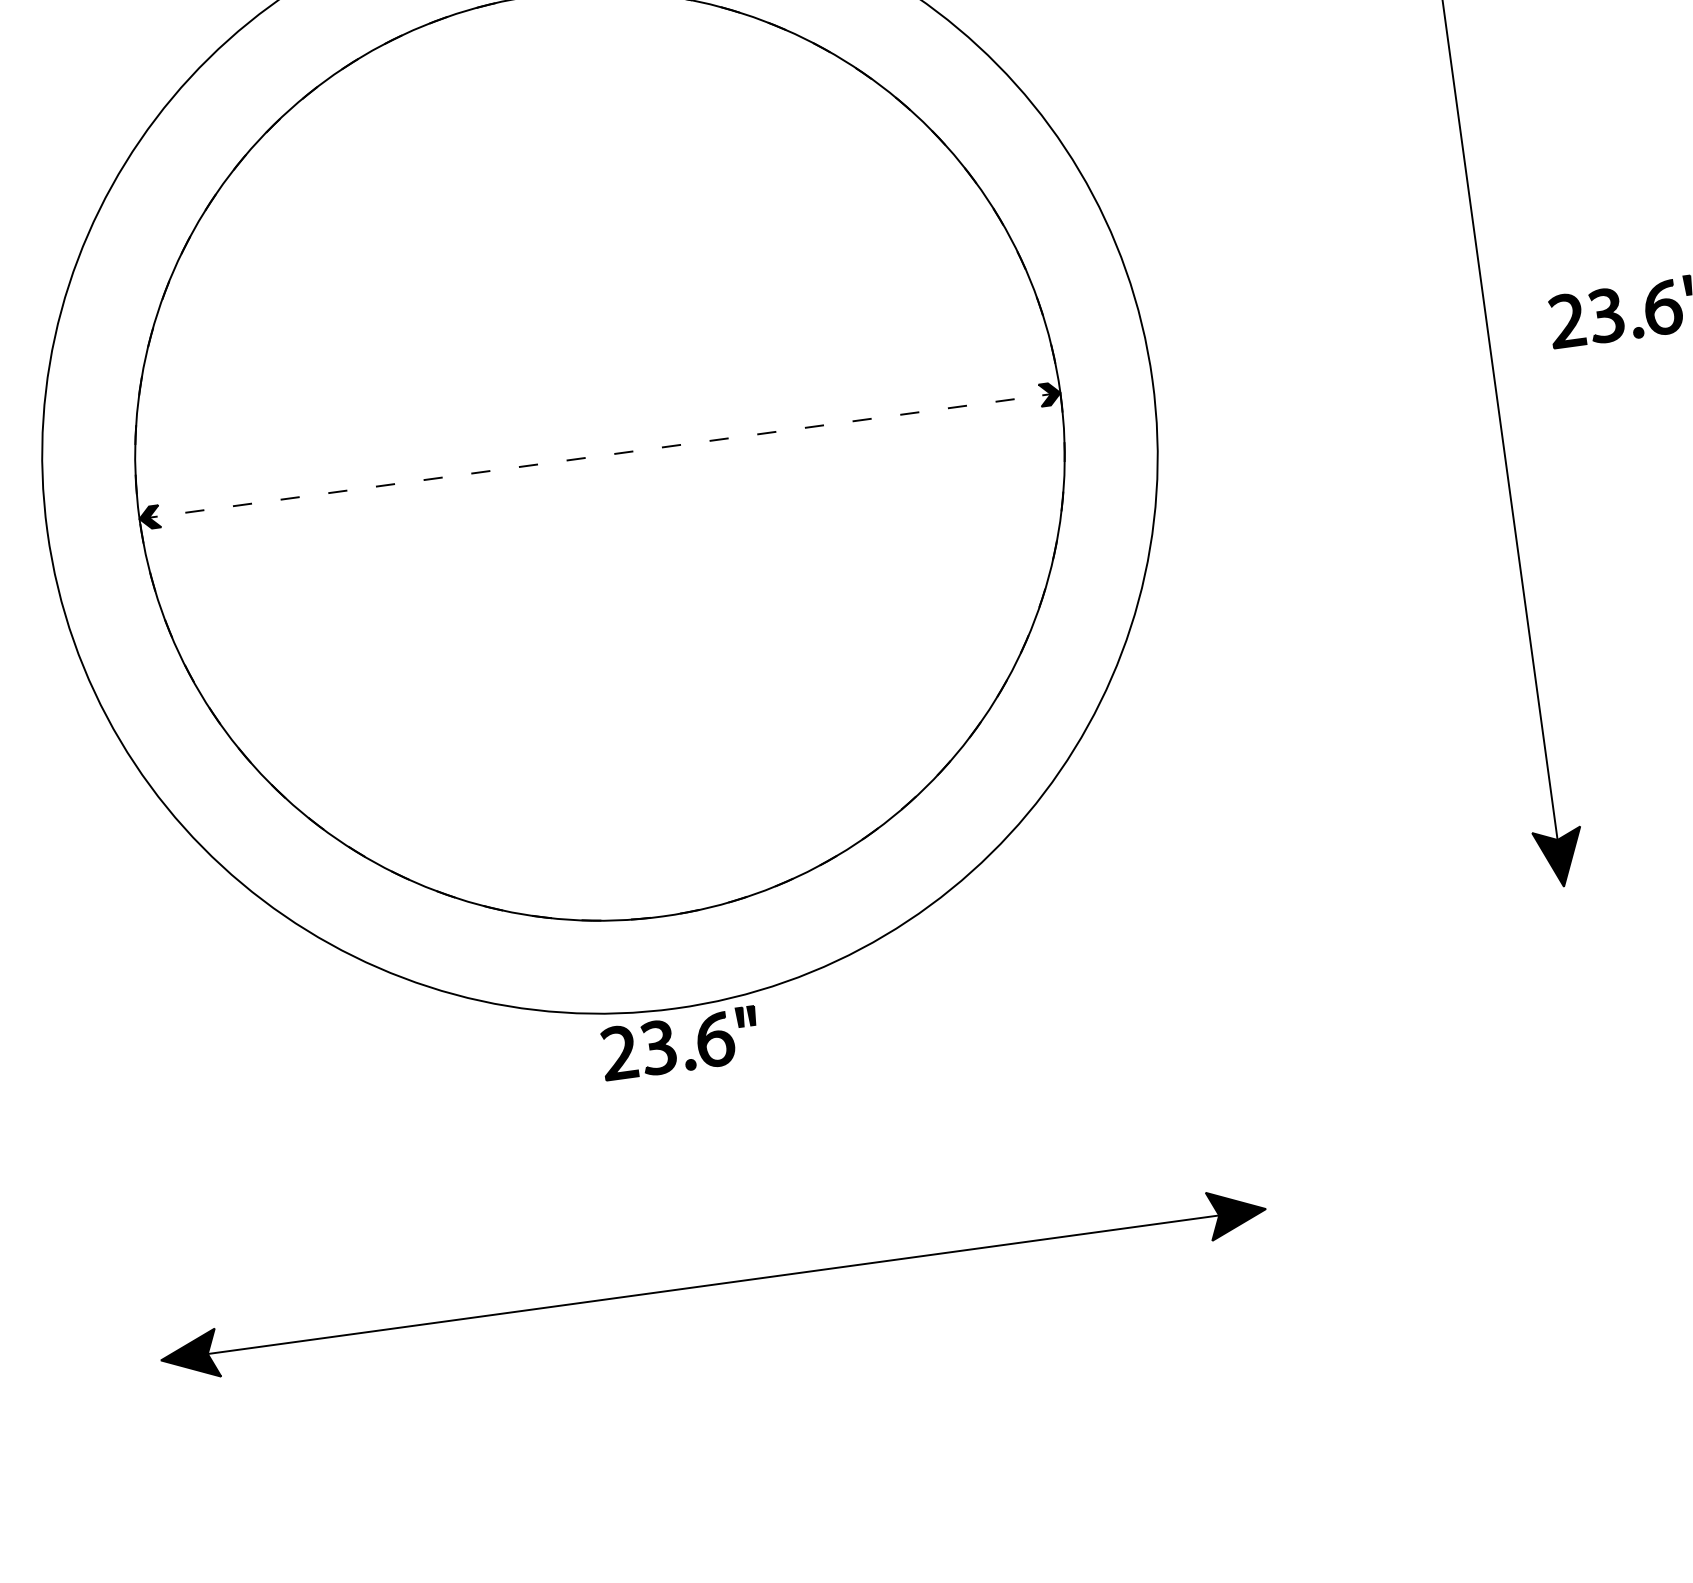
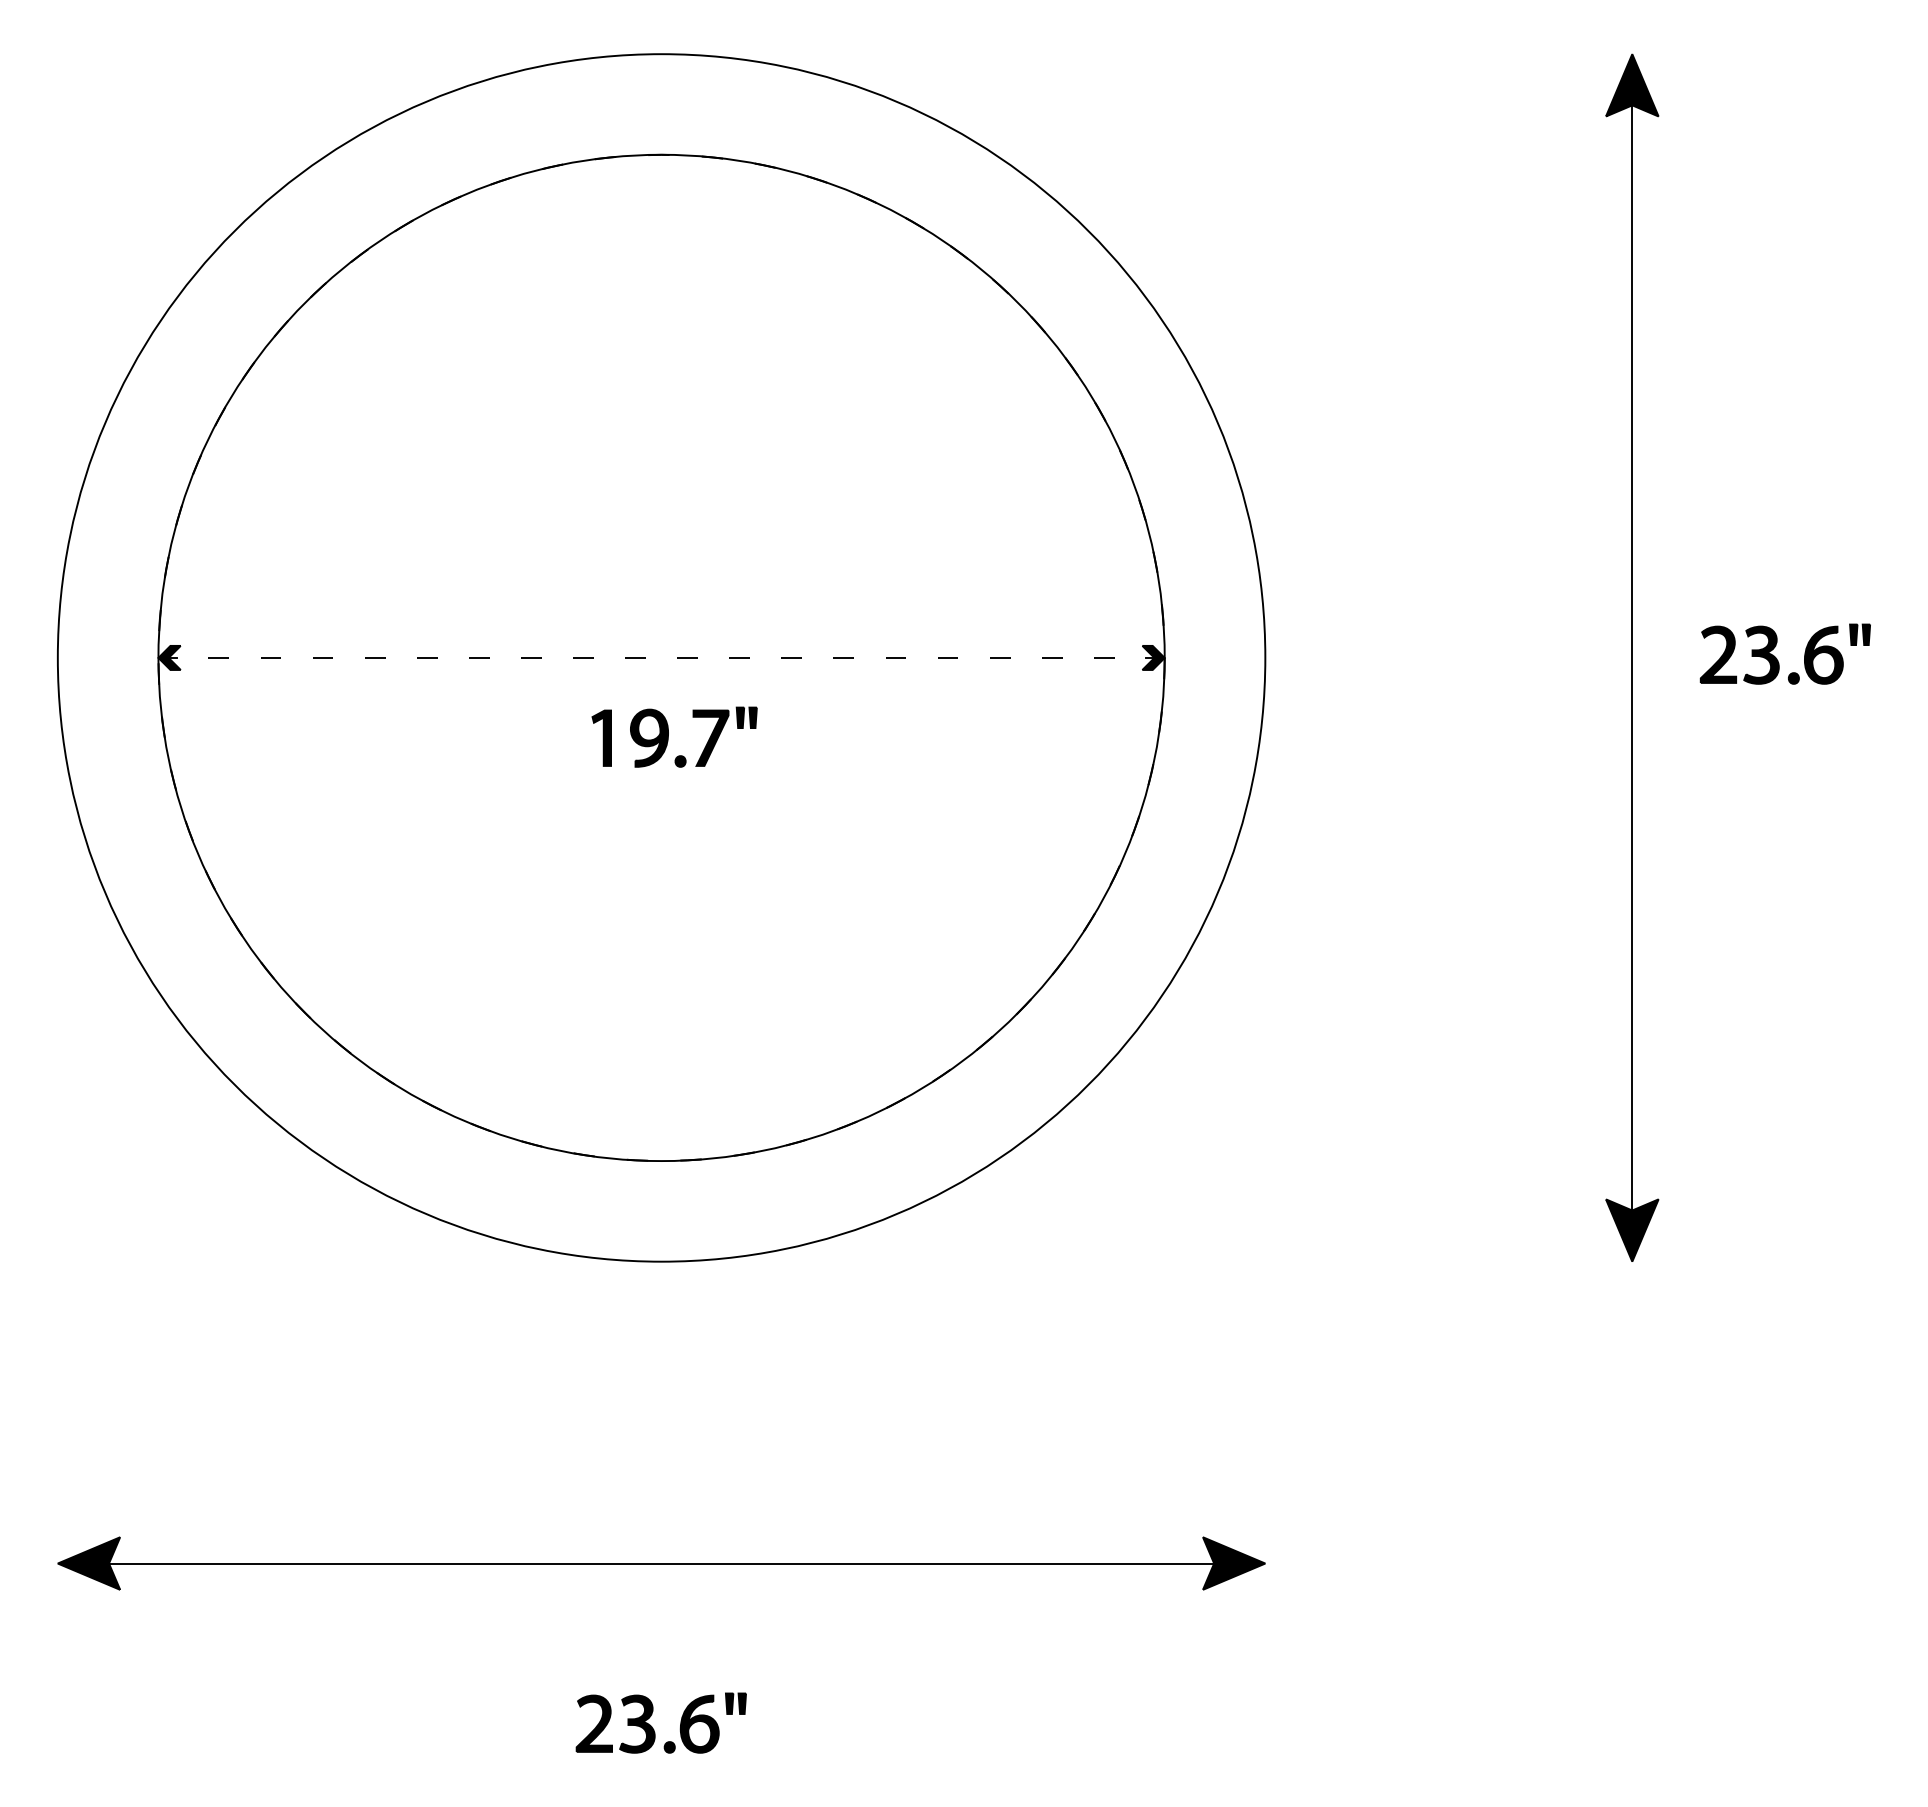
part: (621, 526) -> (674, 736), added
part: (672, 1047) -> (652, 1726), moved

